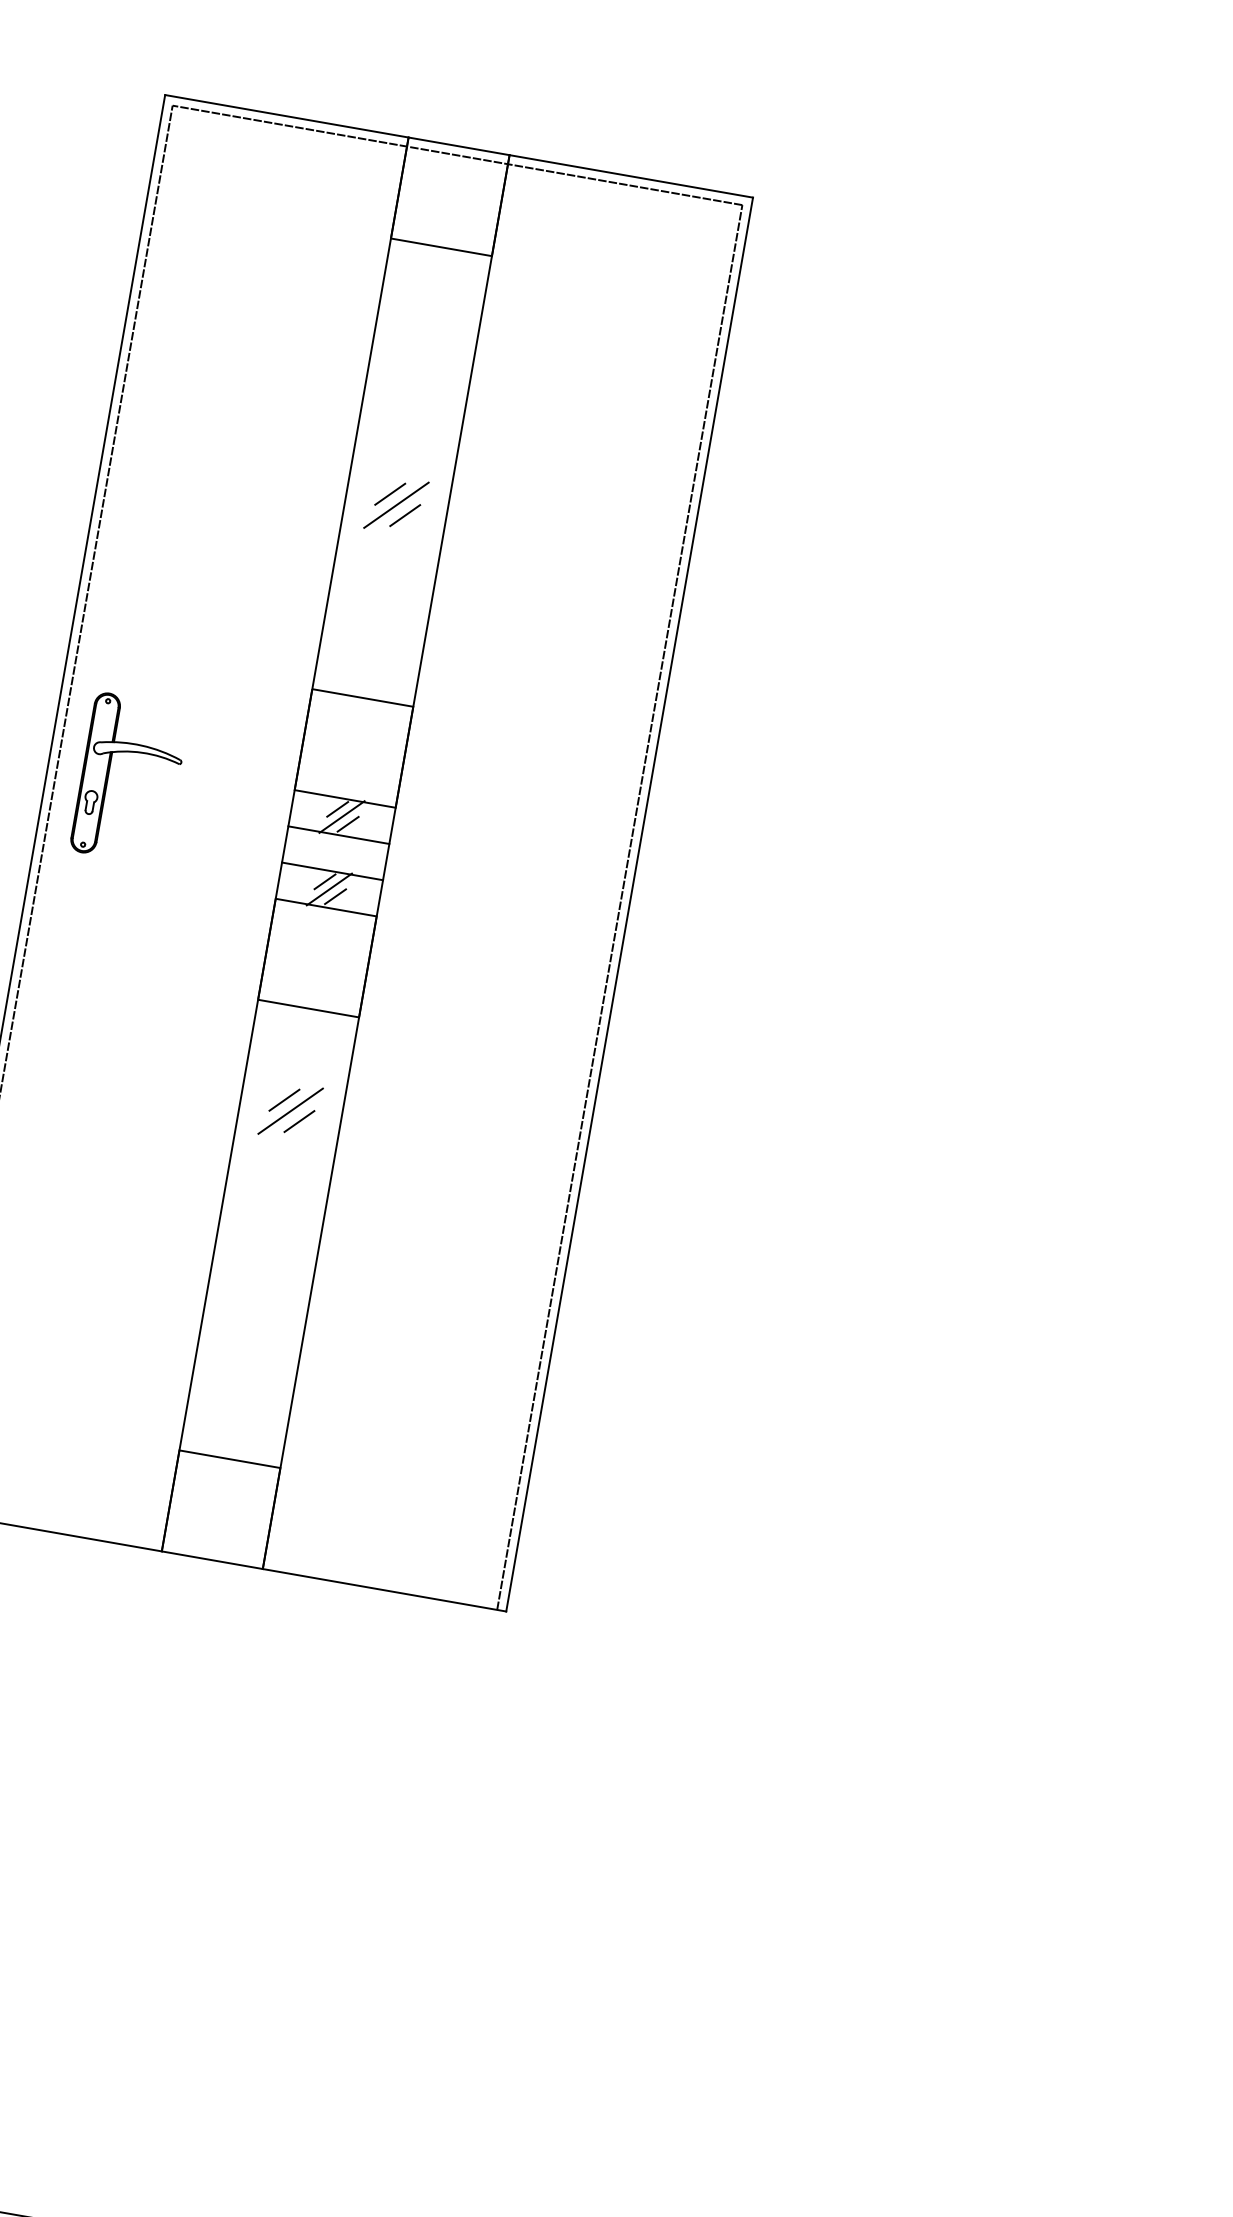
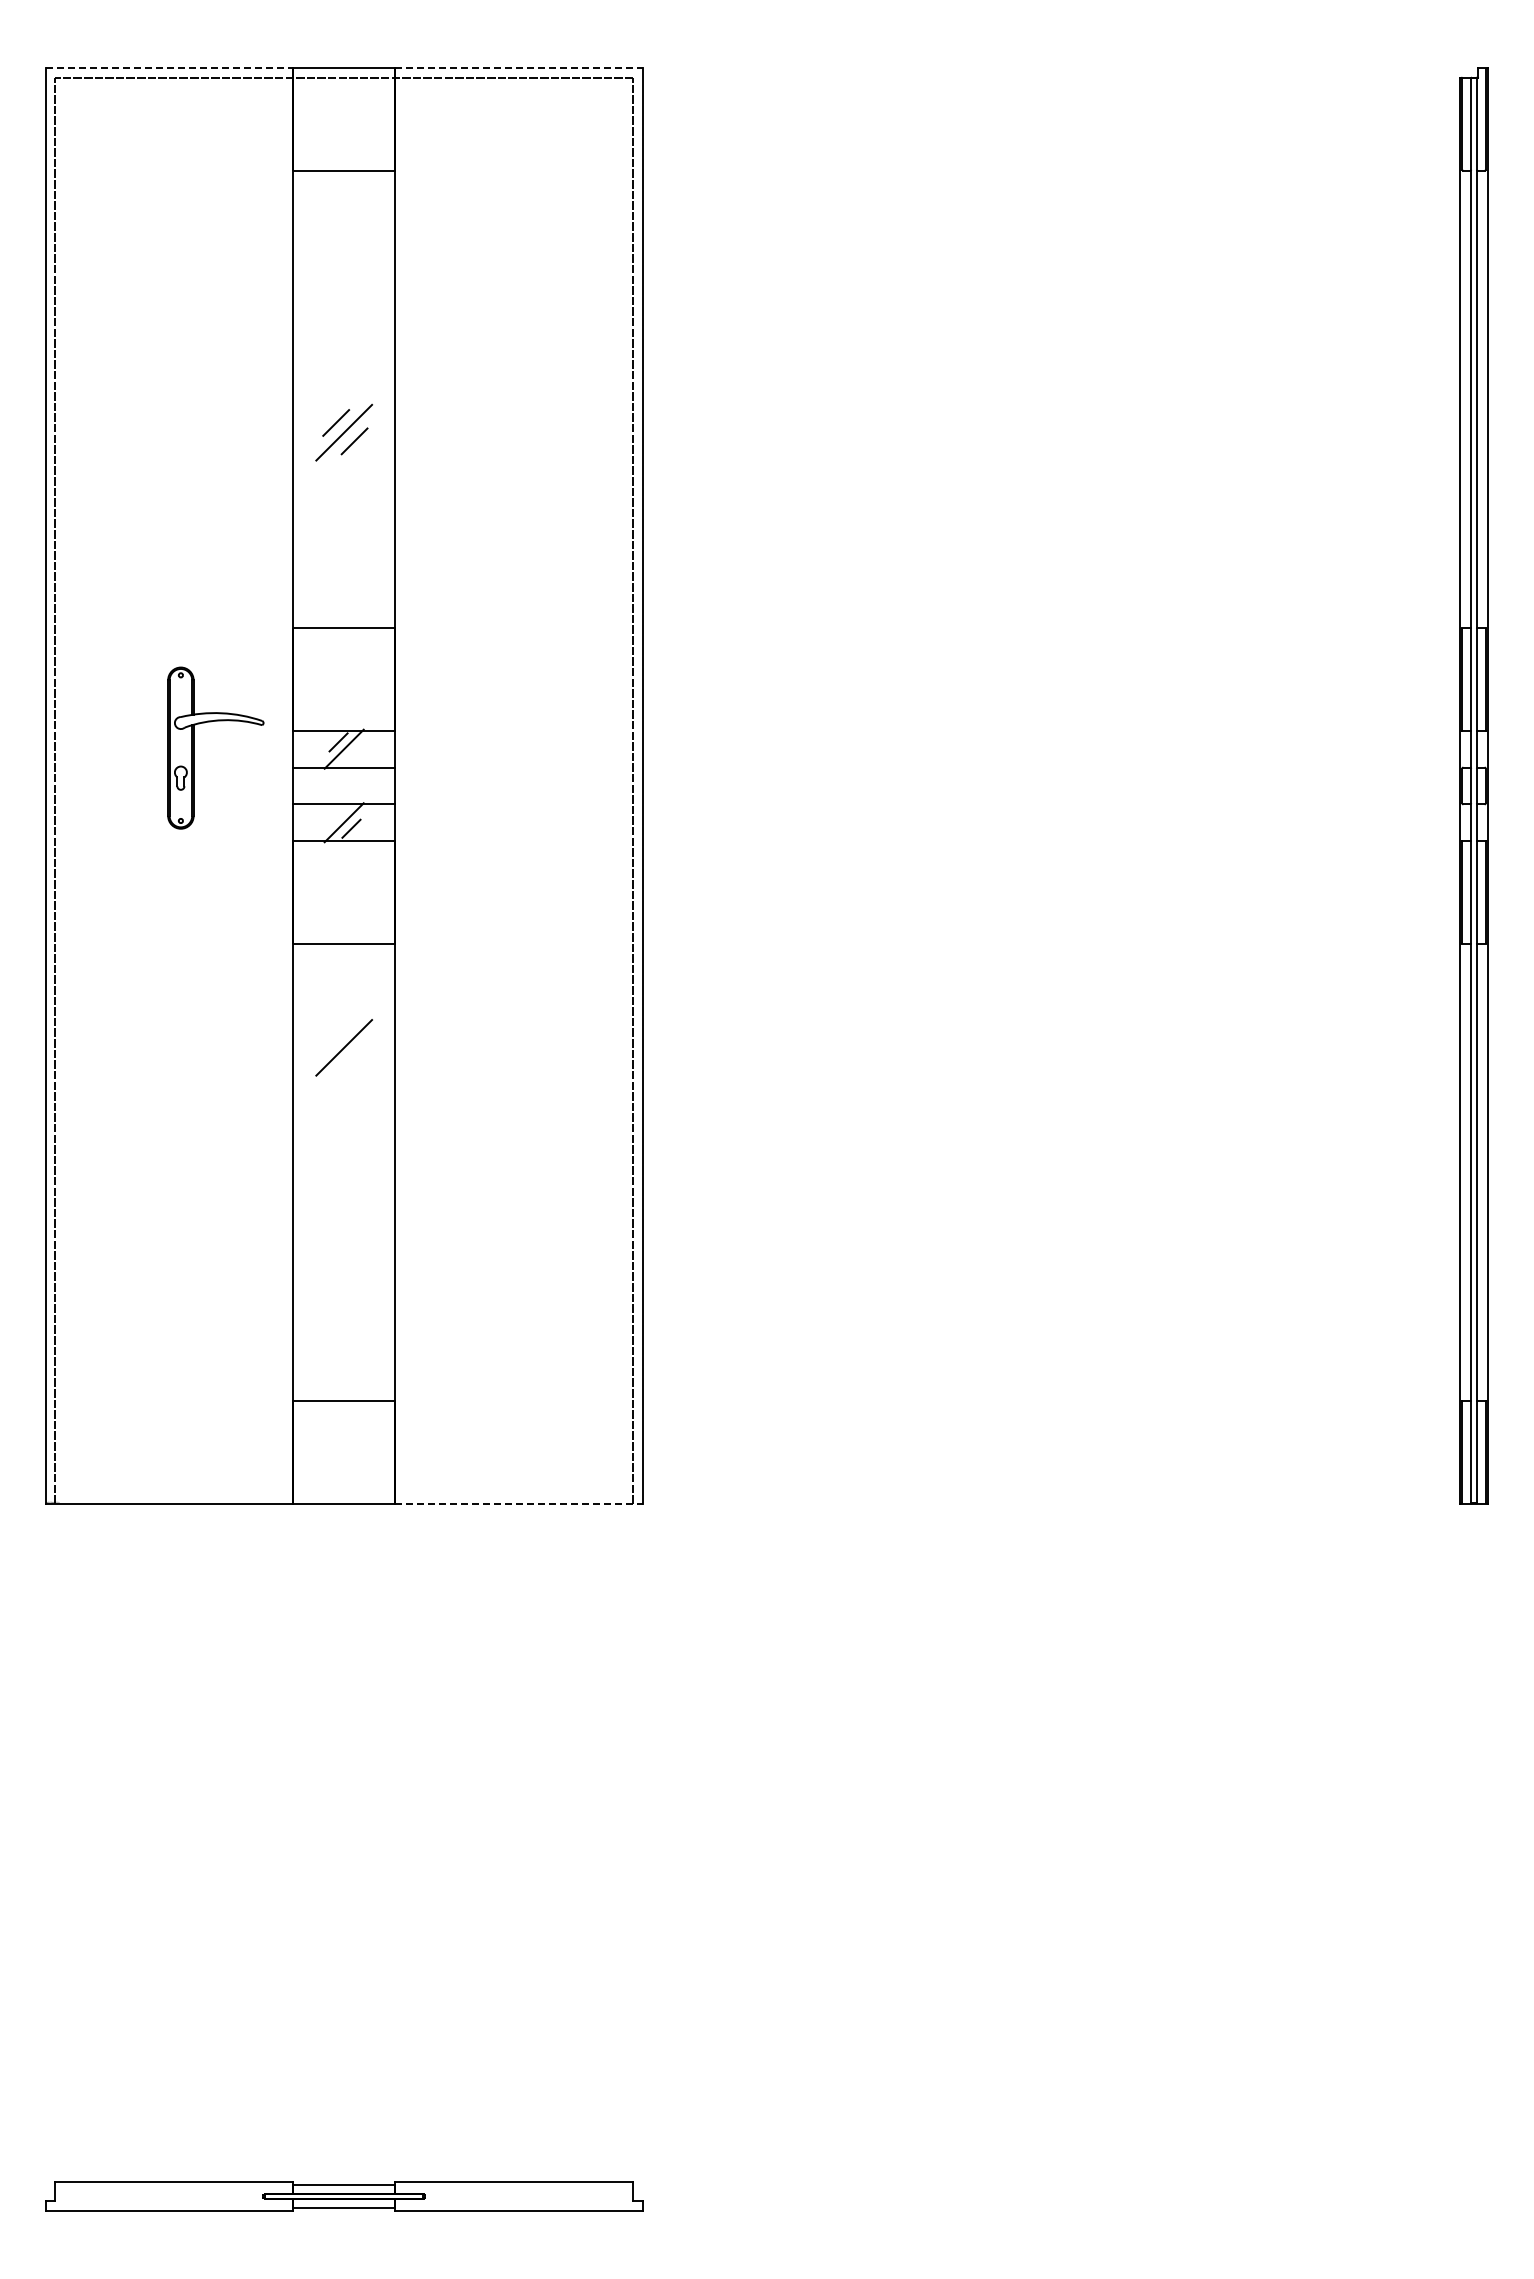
line: (286, 116) -> (169, 68), solid -> dashed
line: (631, 176) -> (519, 68), solid -> dashed
part: (109, 774) -> (194, 747), moved
line: (348, 824) -> (351, 755), removed
line: (325, 881) -> (338, 815), removed
line: (284, 1099) -> (336, 1037), removed
line: (299, 1121) -> (354, 1056), removed
line: (385, 1590) -> (519, 1503), solid -> dashed

